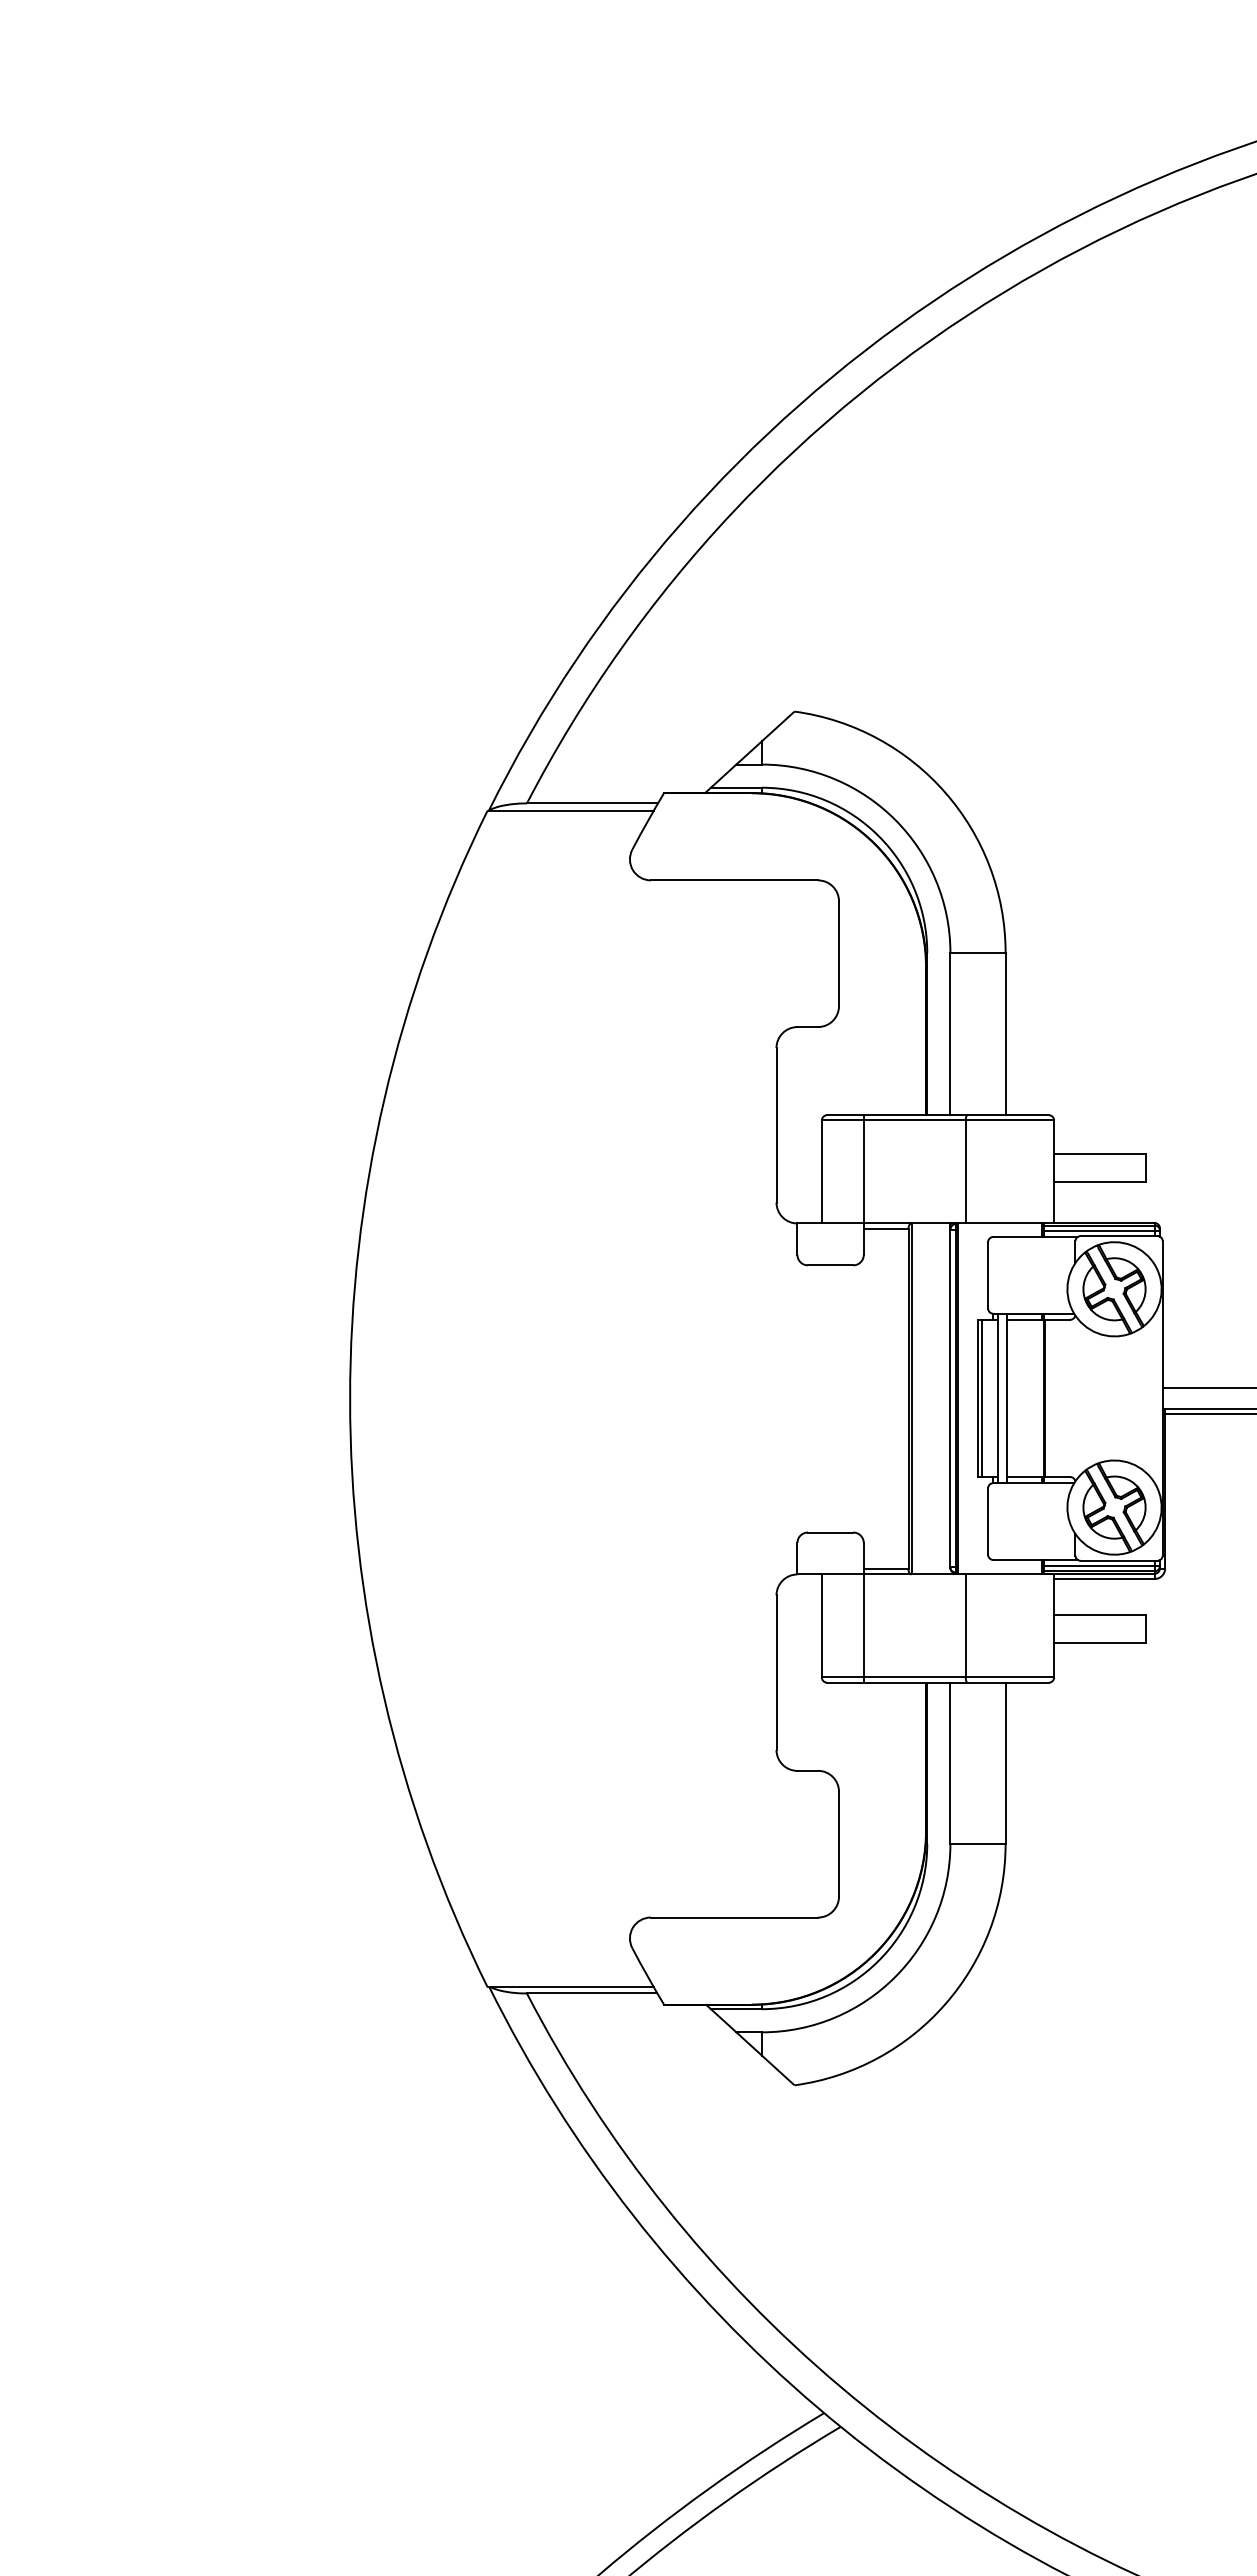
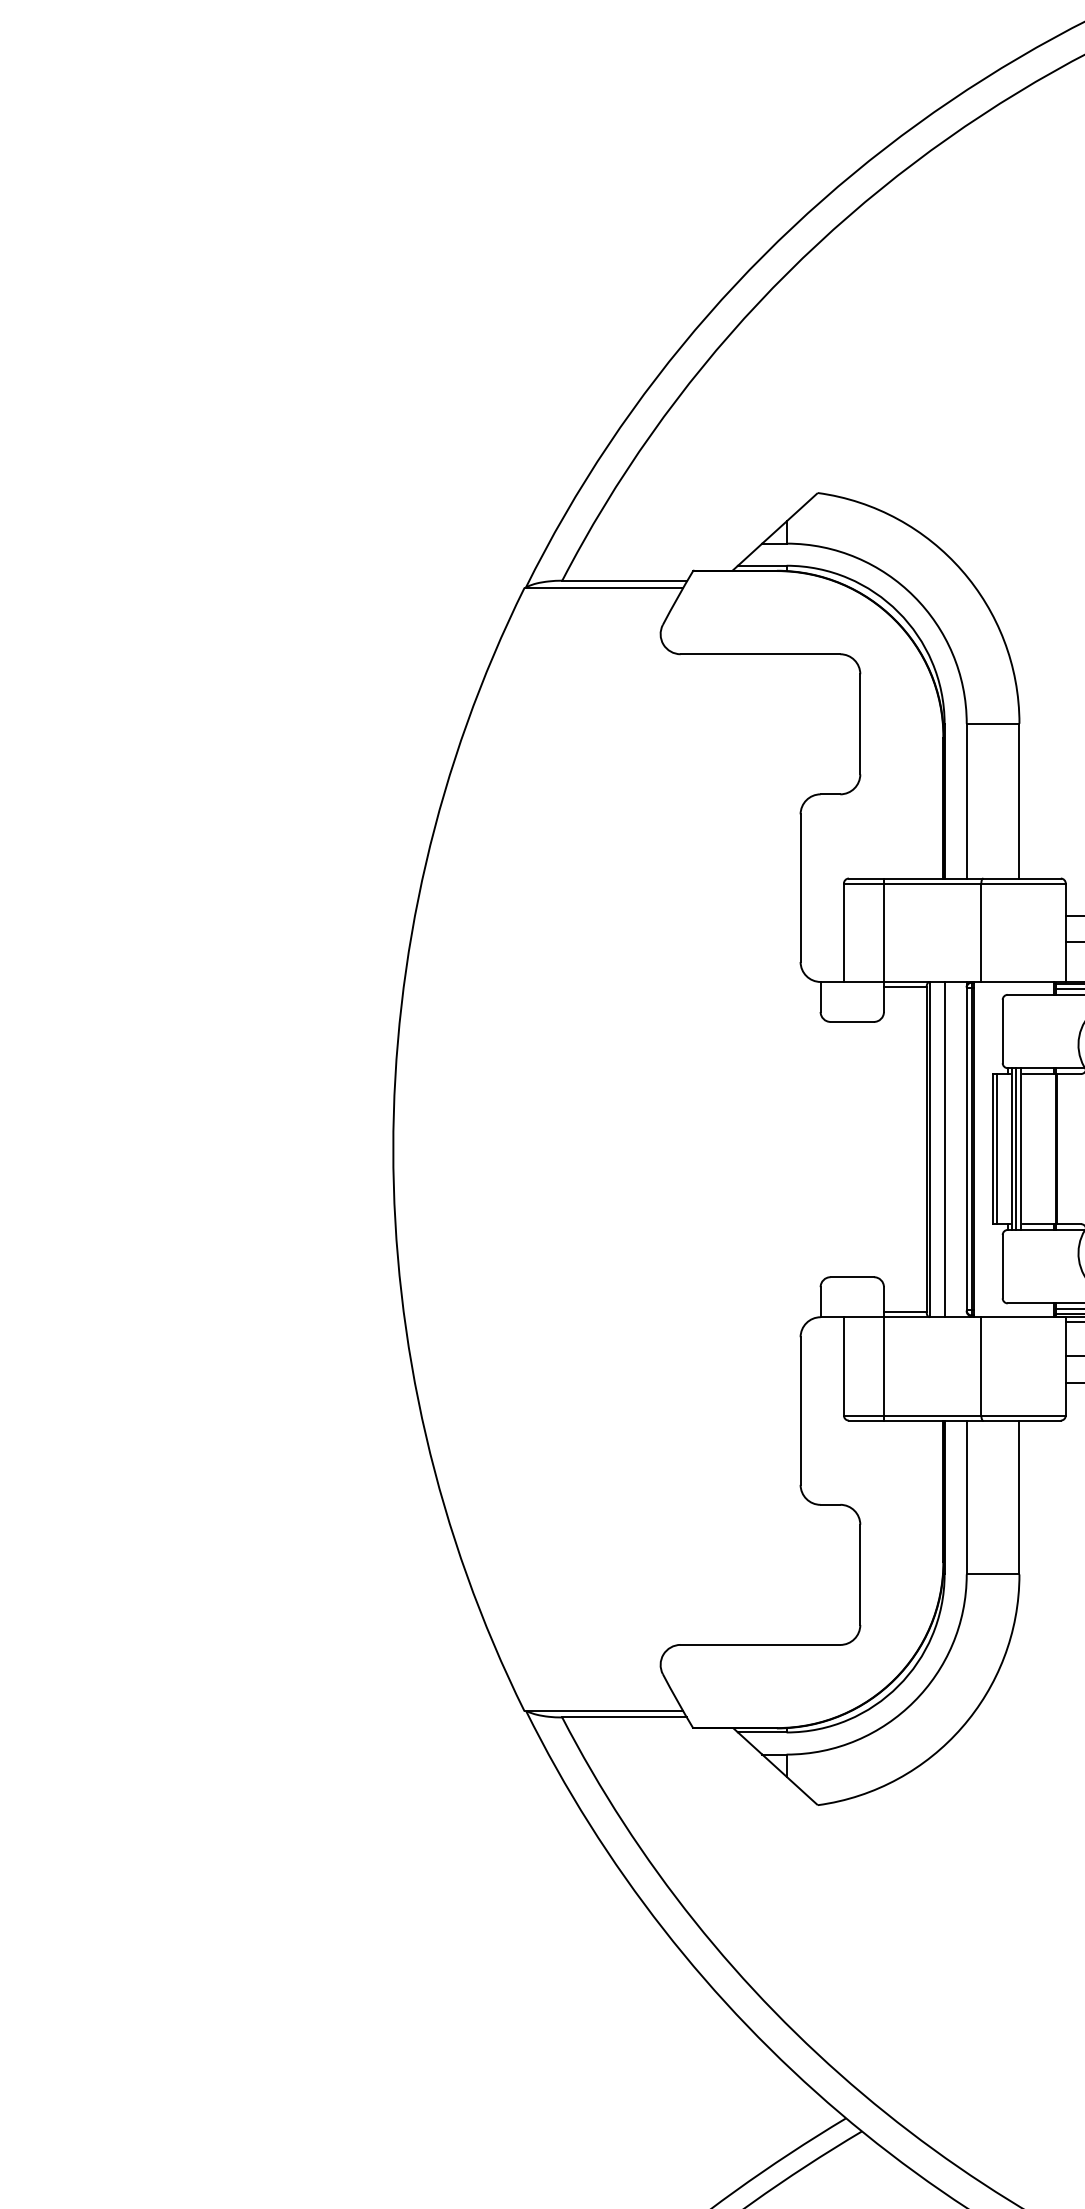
line: (927, 1398) -> (944, 1149), added
line: (1002, 1398) -> (1016, 1149), added

